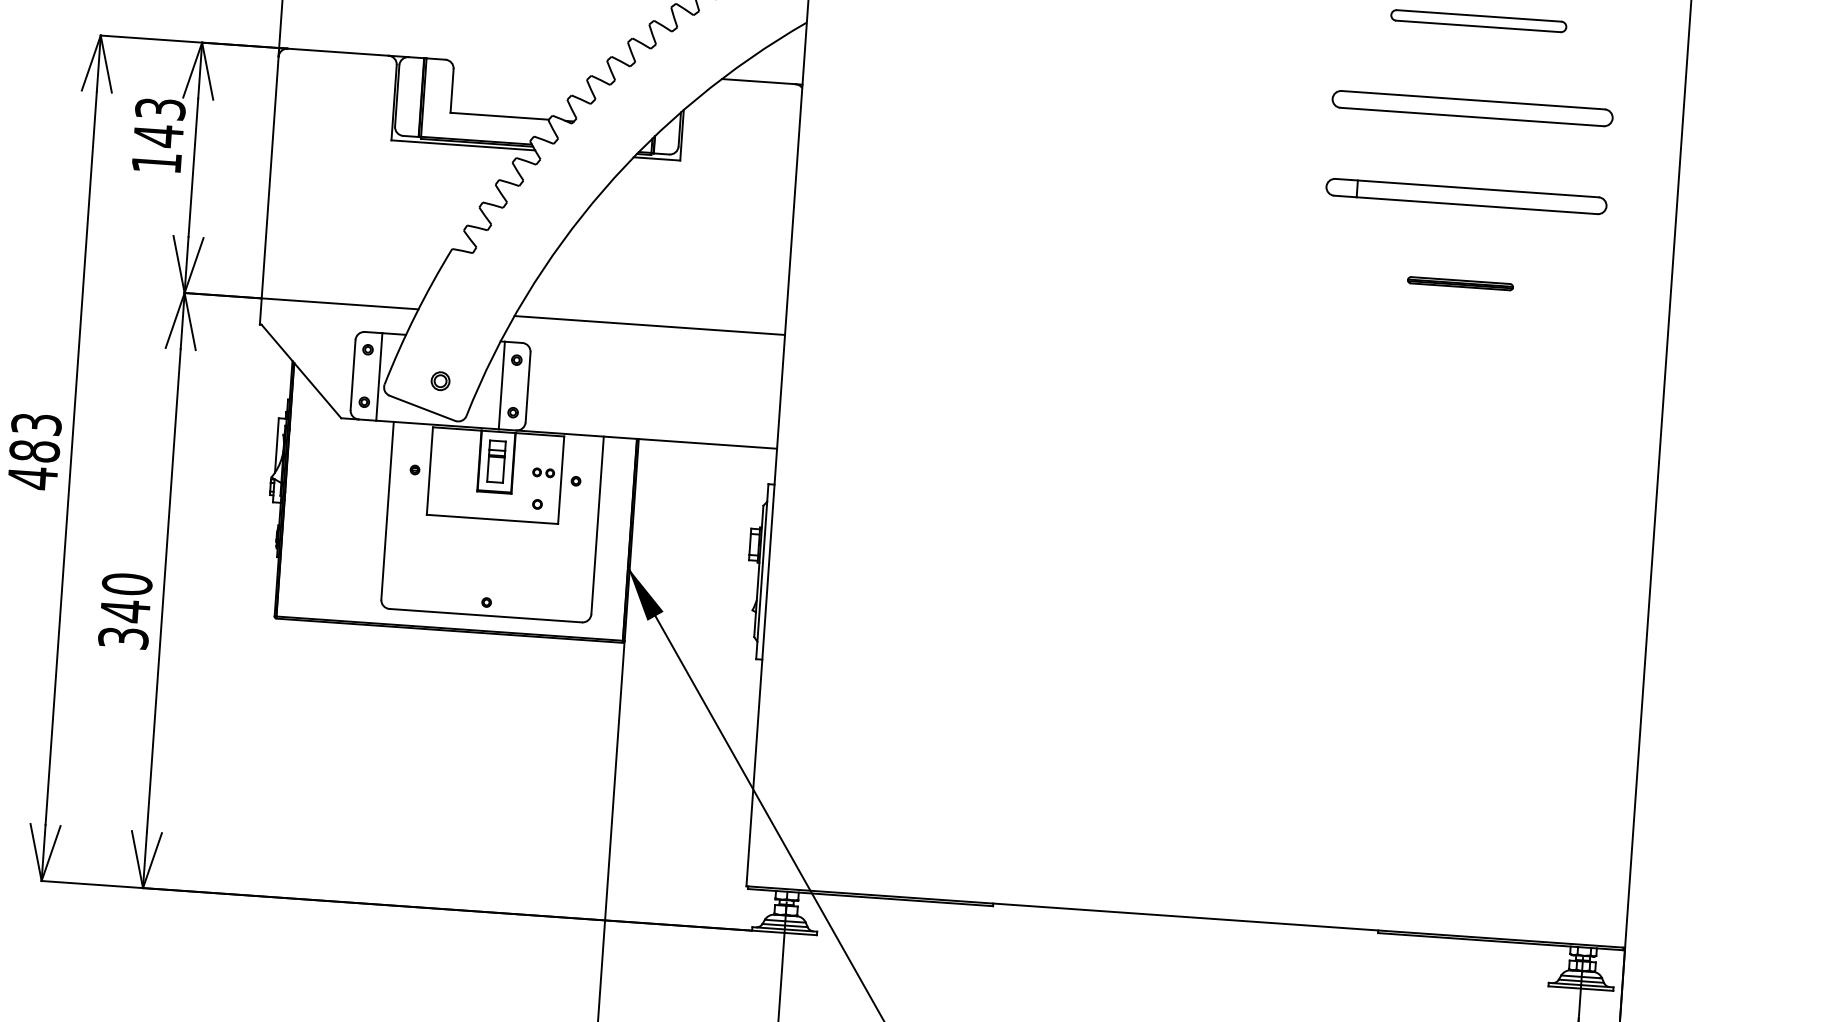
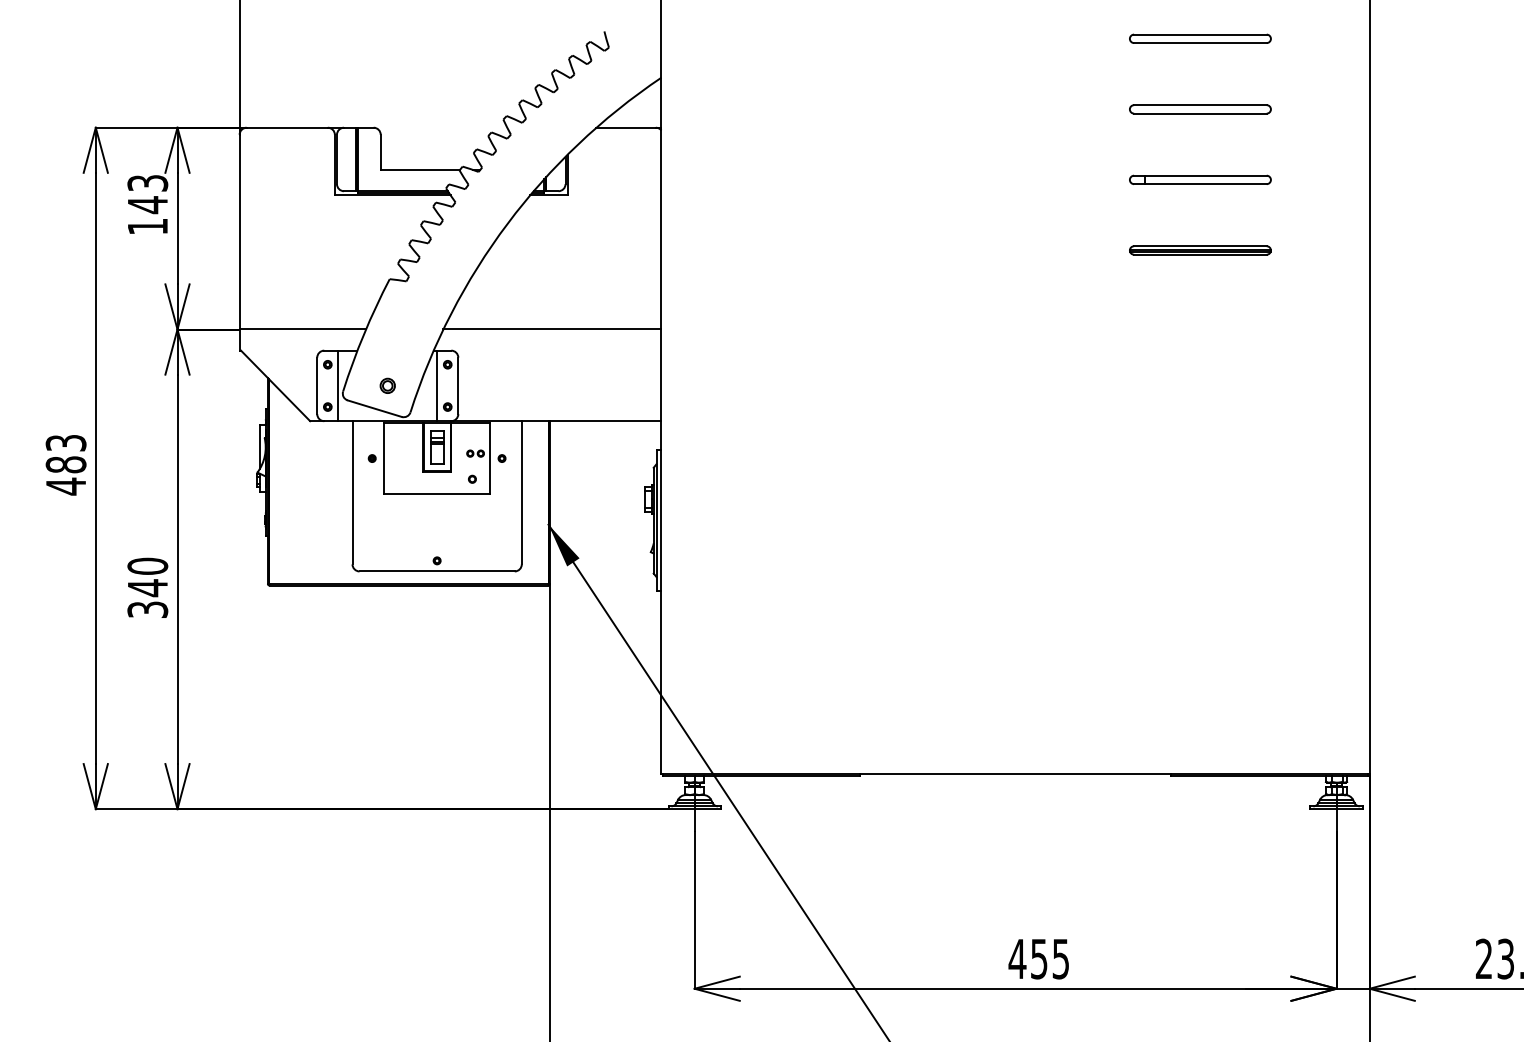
part: (1472, 108) -> (1200, 109), size x0.62
part: (1466, 195) -> (1200, 179), size x0.62
part: (1460, 283) -> (1200, 250), size x1.67

